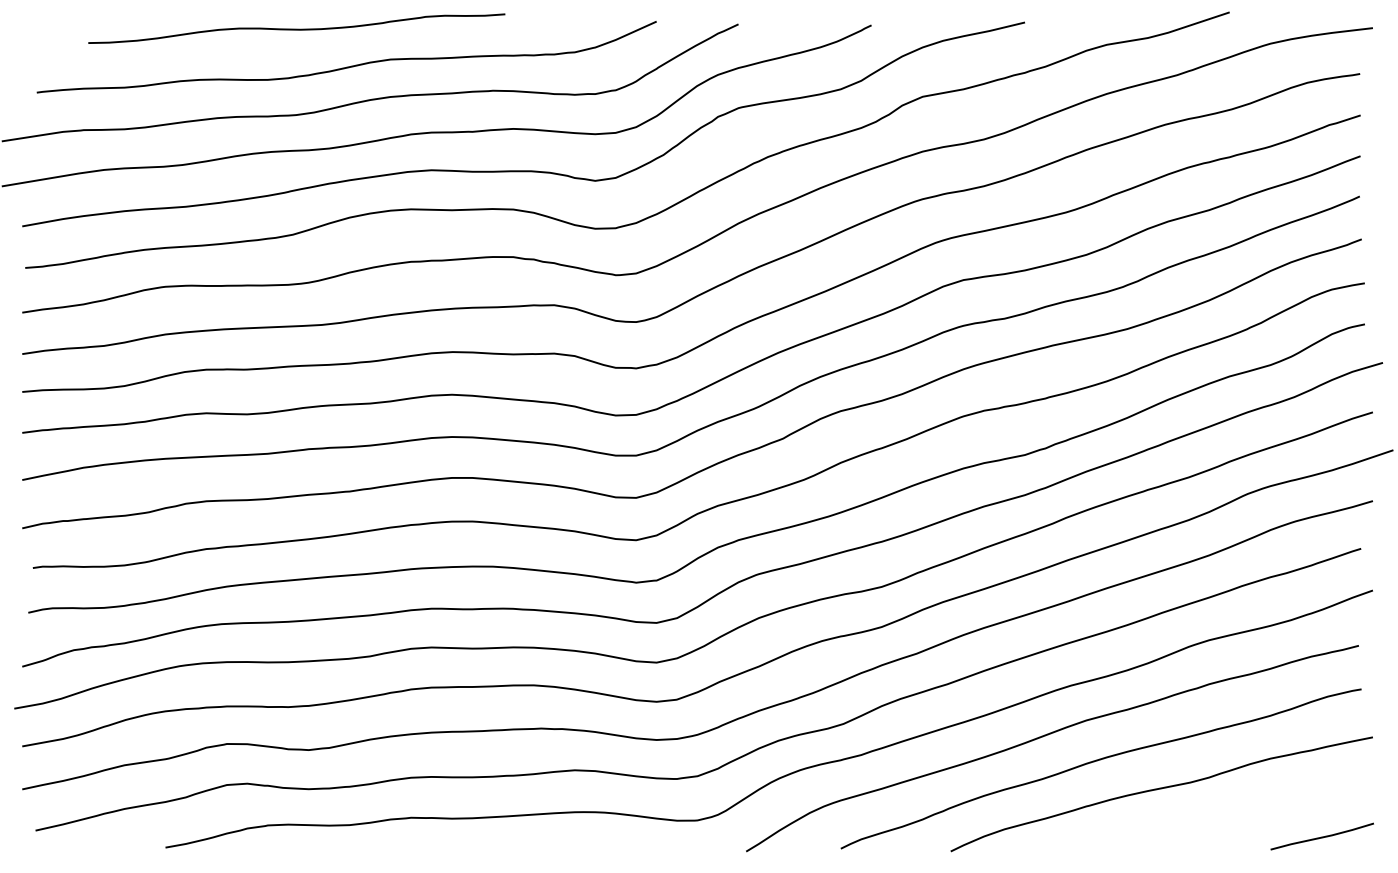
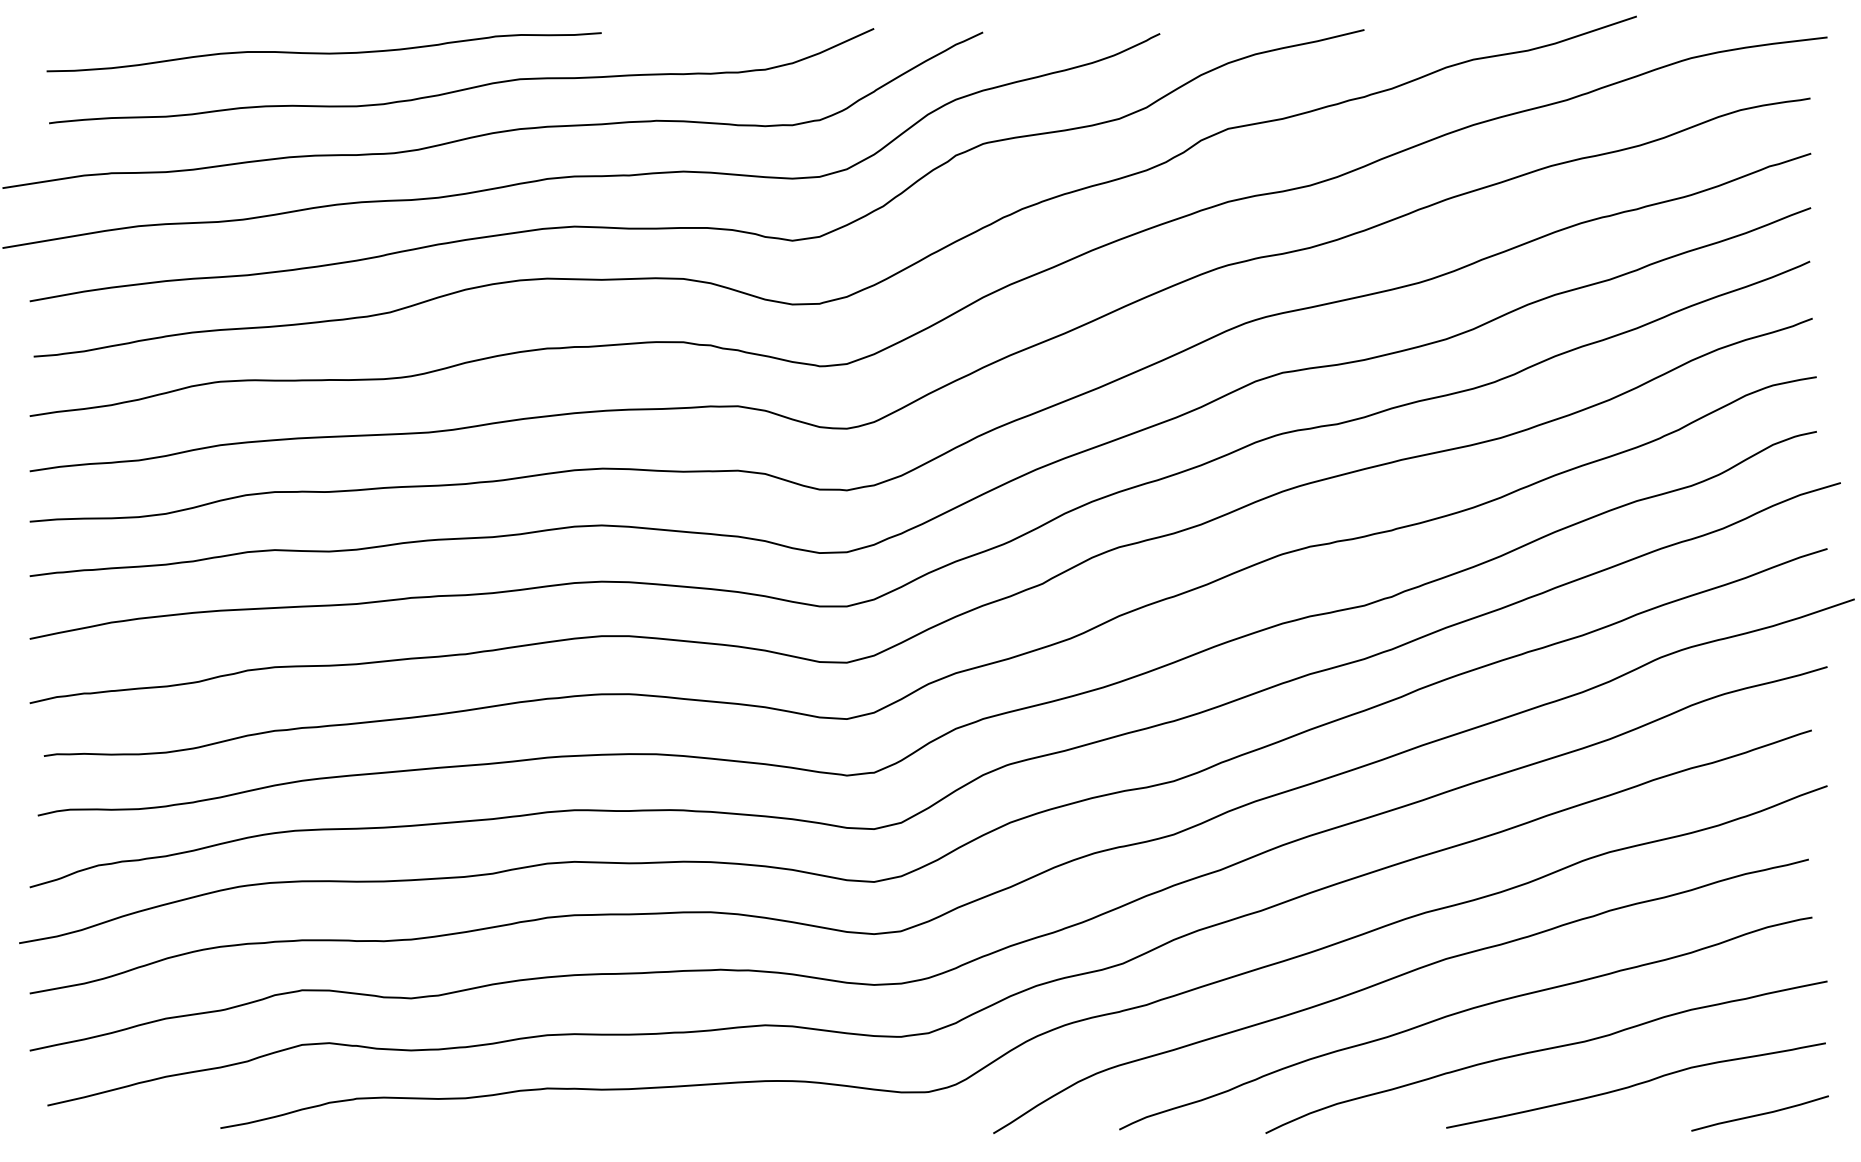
curve: (296, 28) -> (323, 52), moved
curve: (1228, 815) -> (1635, 1085), added

